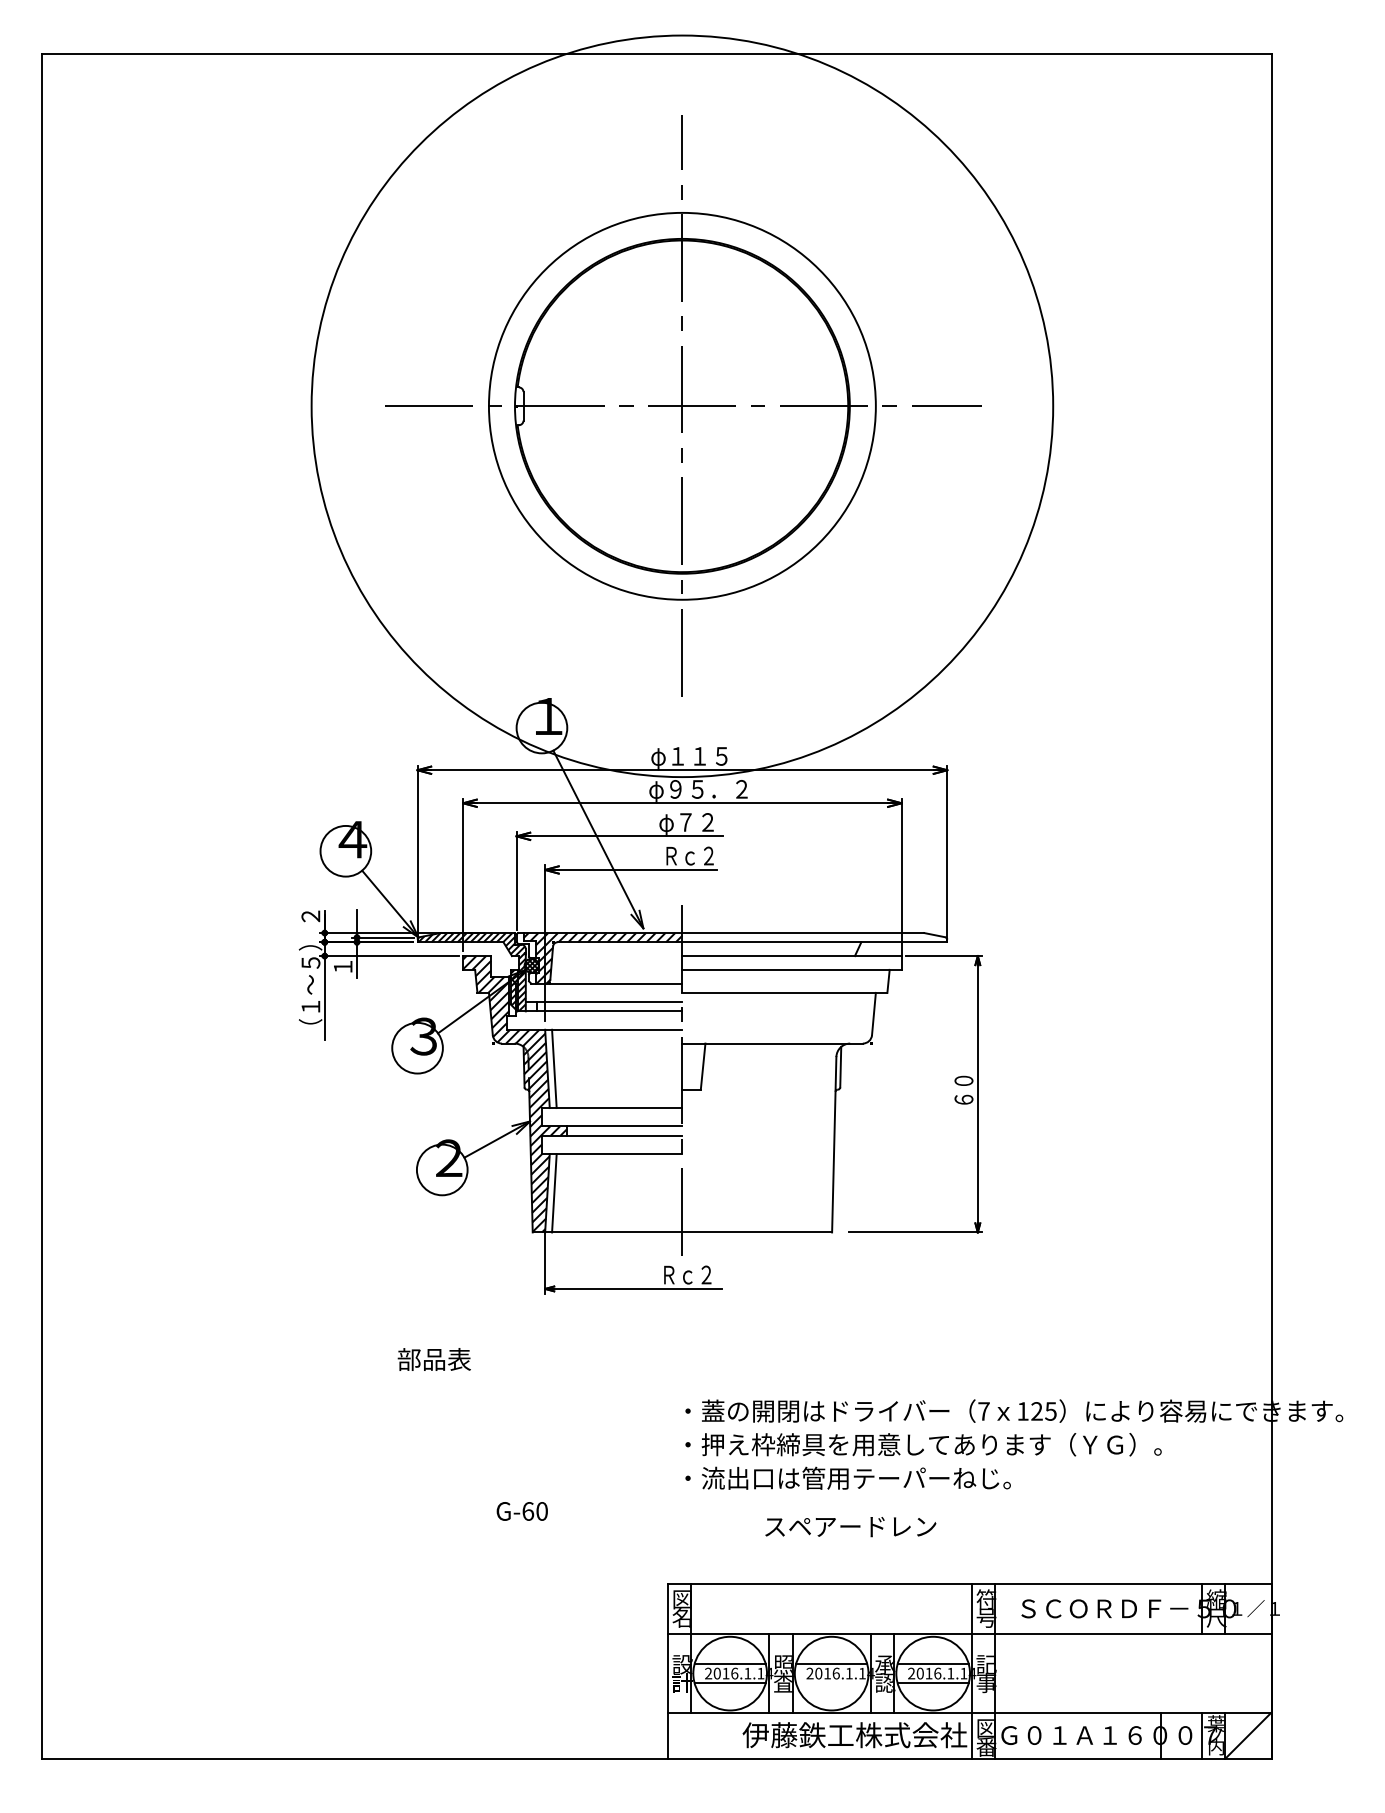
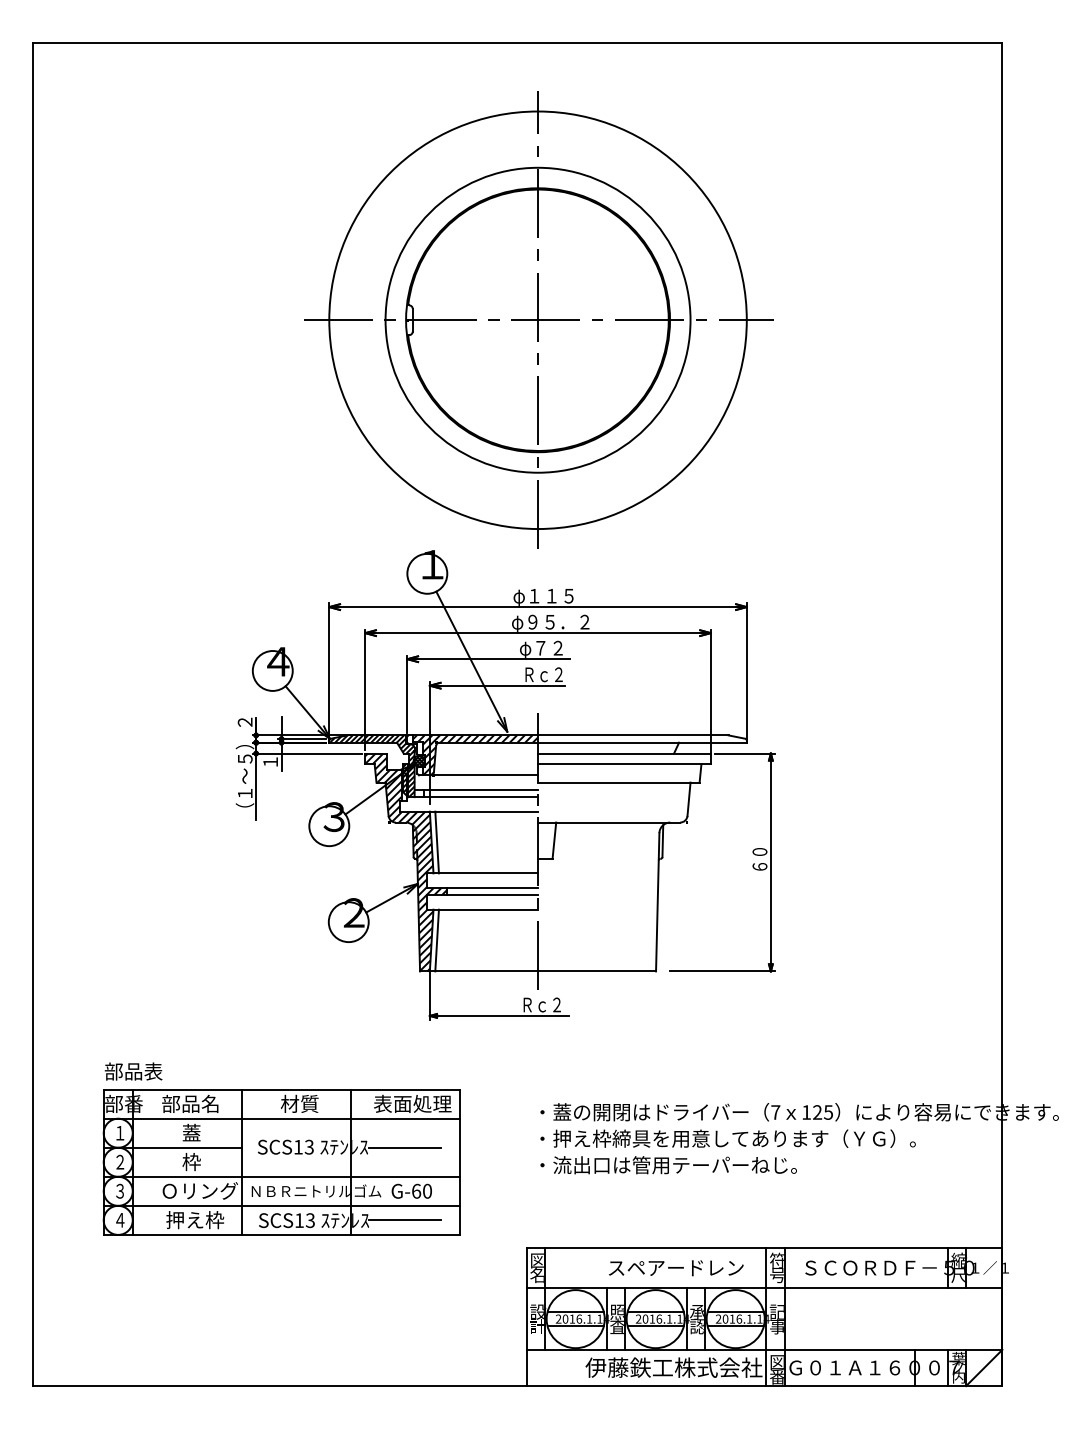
circle: (682, 406) -> (538, 320), size x0.71
text: (433, 1359) -> (132, 1071), moved
part: (356, 1474) -> (281, 1162), added
text: (850, 1527) -> (676, 1268), moved
line: (831, 1682) -> (655, 1326), added

